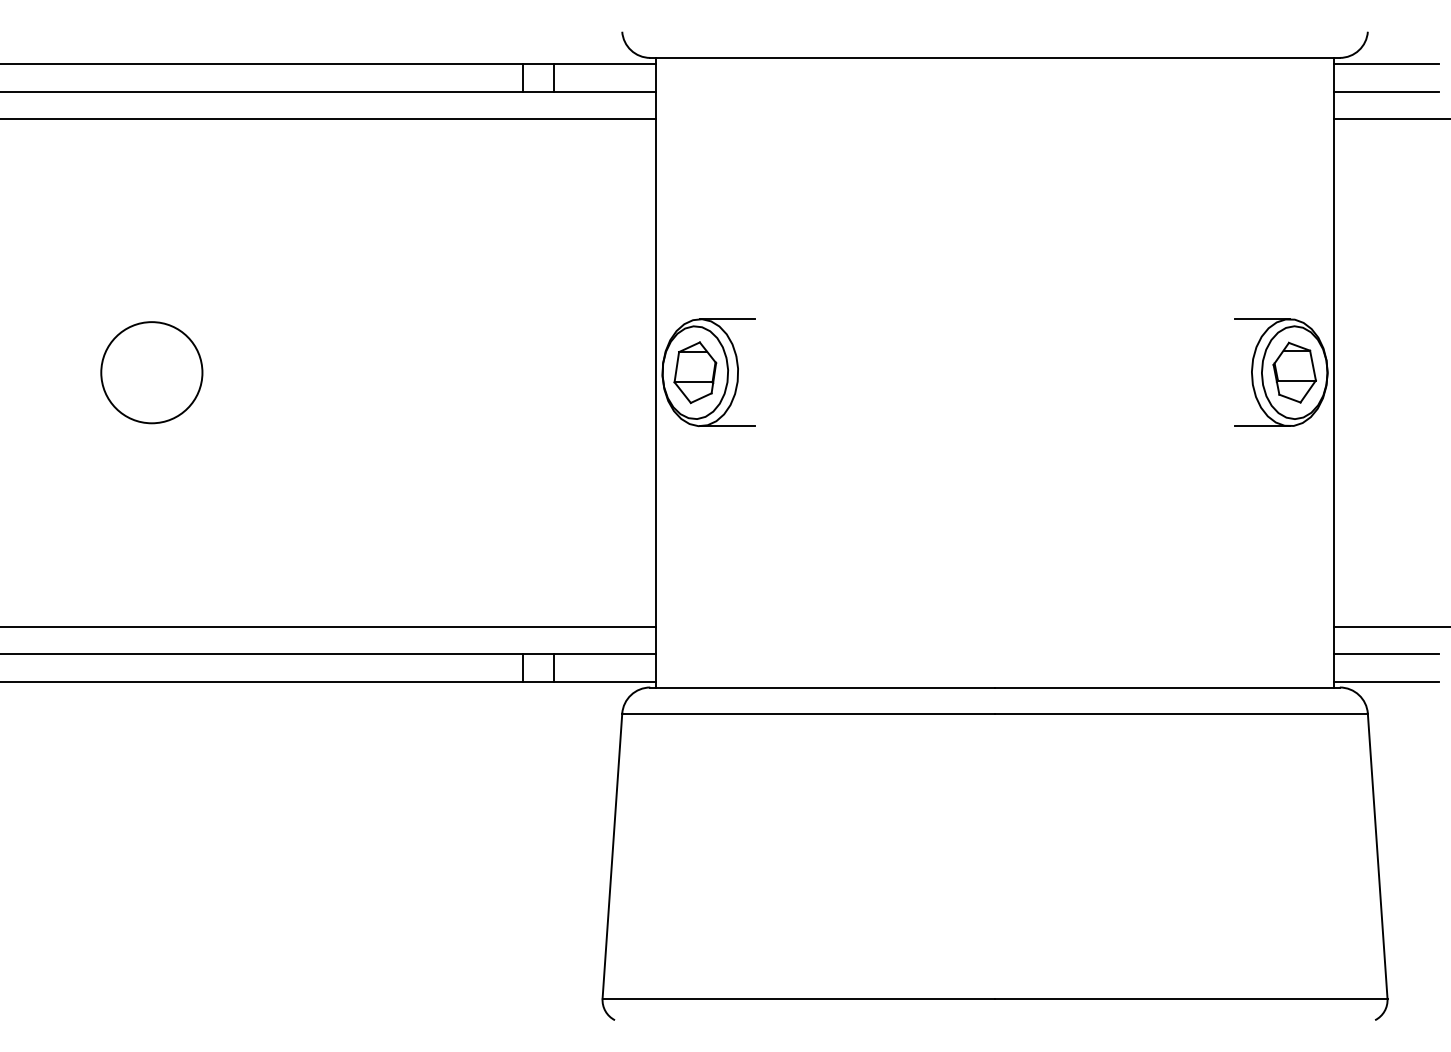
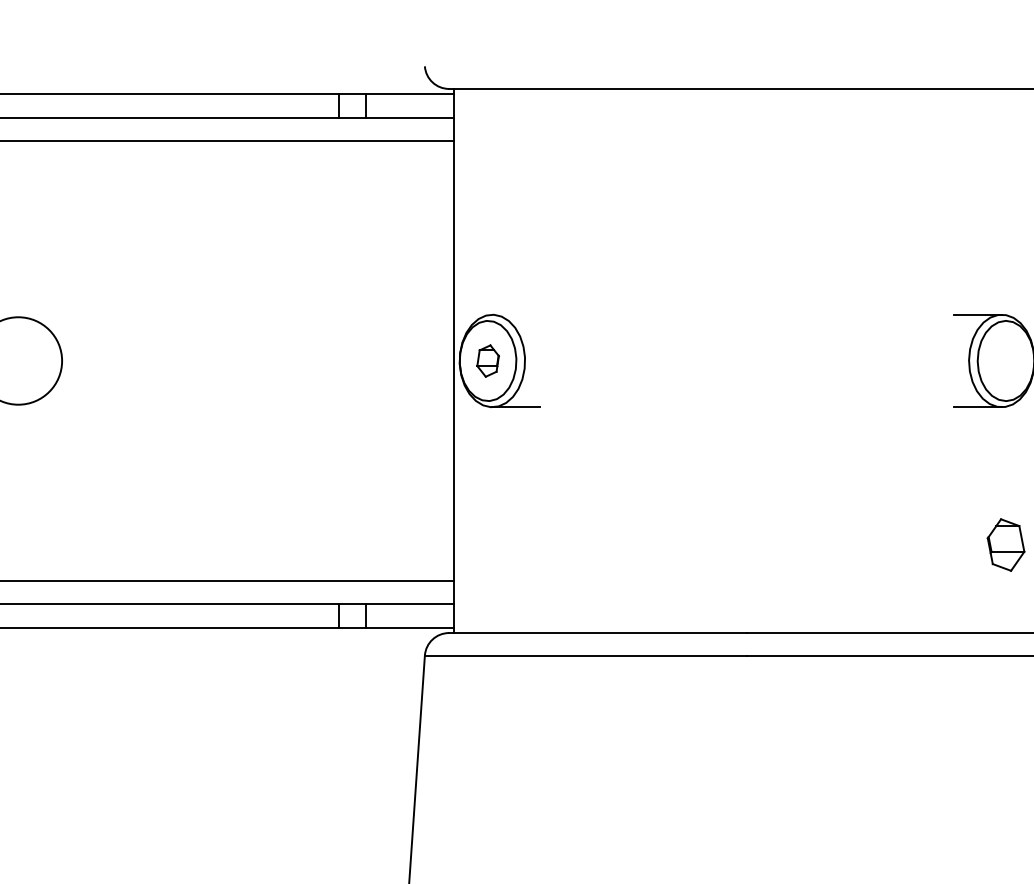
line: (727, 319) -> (515, 315), removed
part: (695, 372) -> (488, 360), size x0.6
part: (1294, 372) -> (1005, 544), moved

